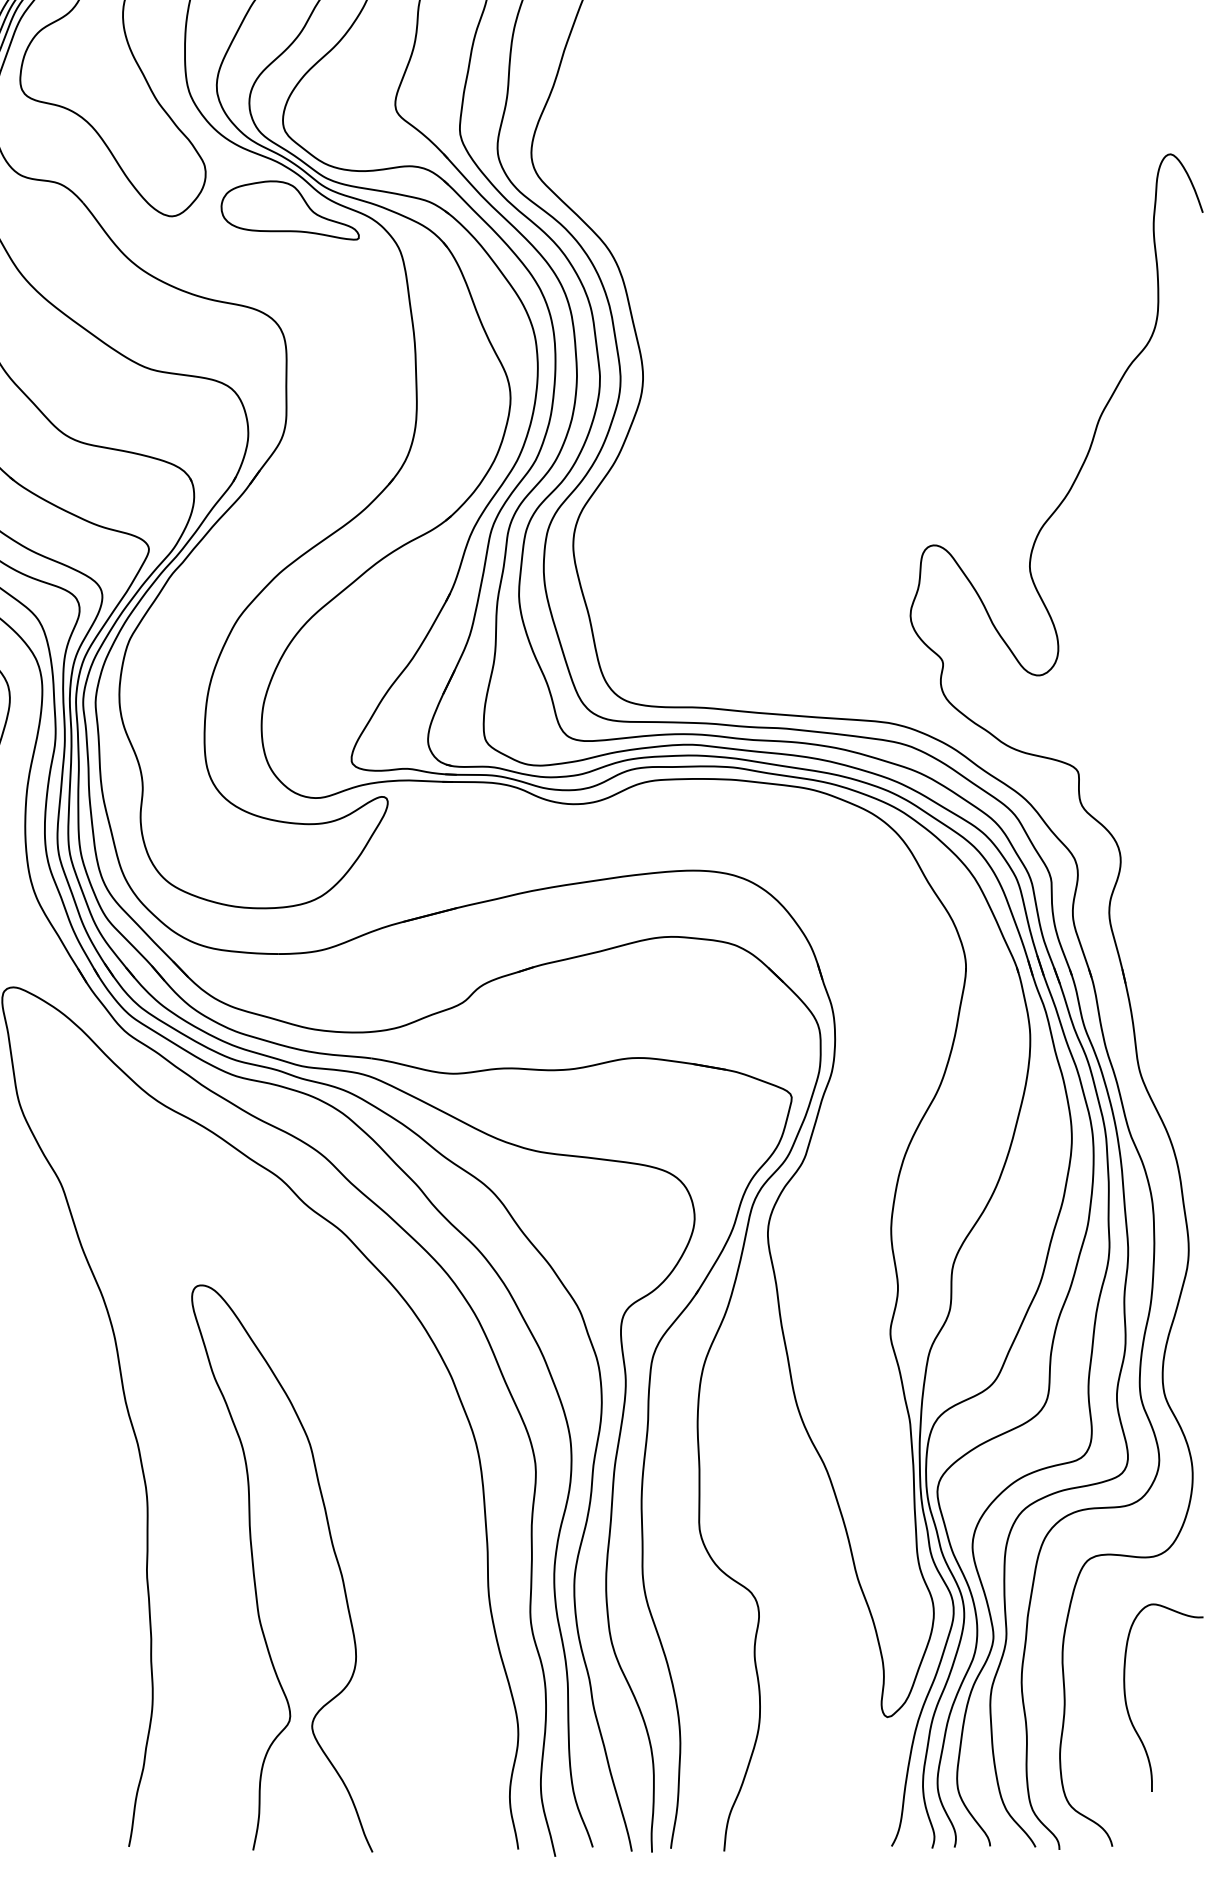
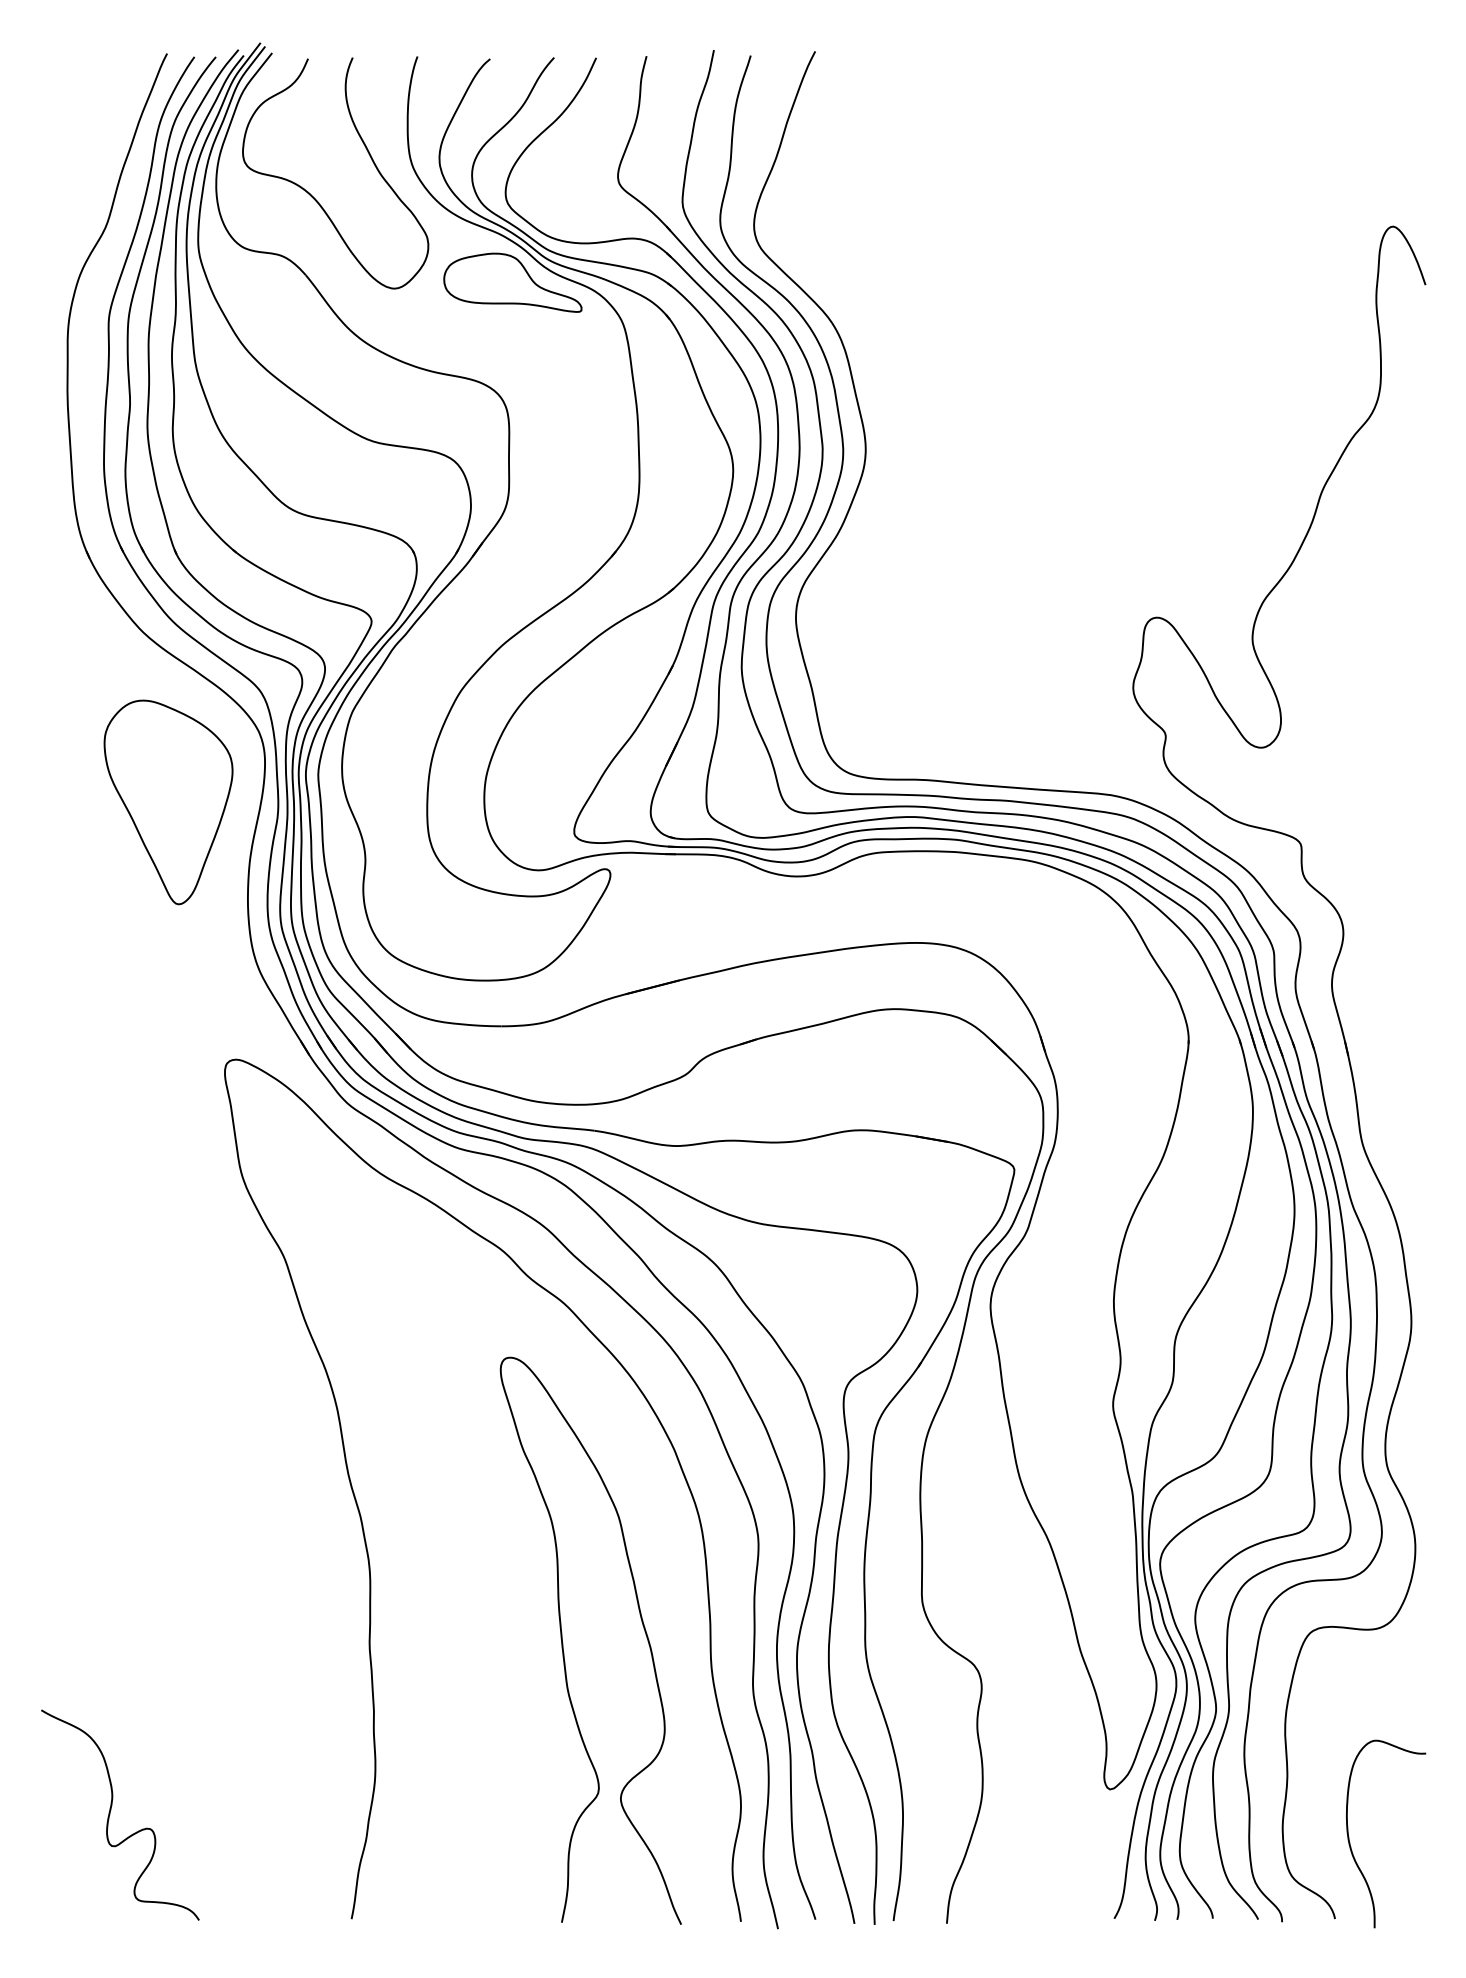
curve: (254, 1571) -> (563, 1643), moved
curve: (1127, 1706) -> (1350, 1842), moved

